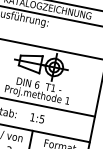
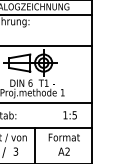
text: (36, 118) -> (69, 115), moved

